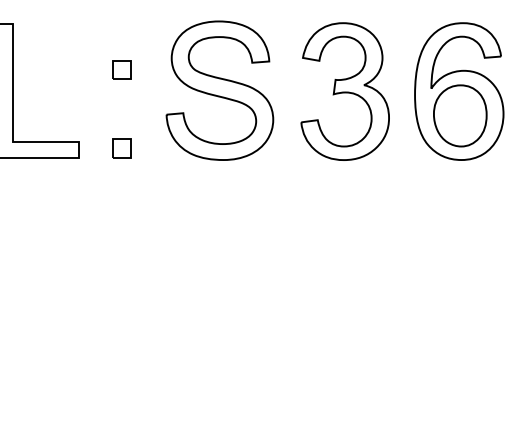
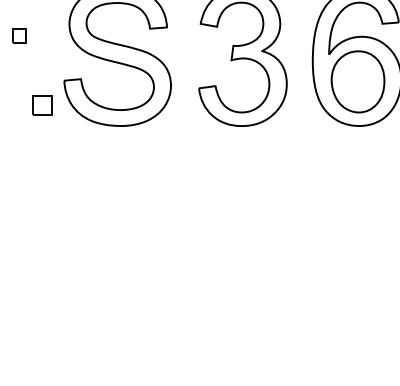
part: (121, 69) -> (19, 35), size x0.7
part: (121, 148) -> (42, 105), moved

